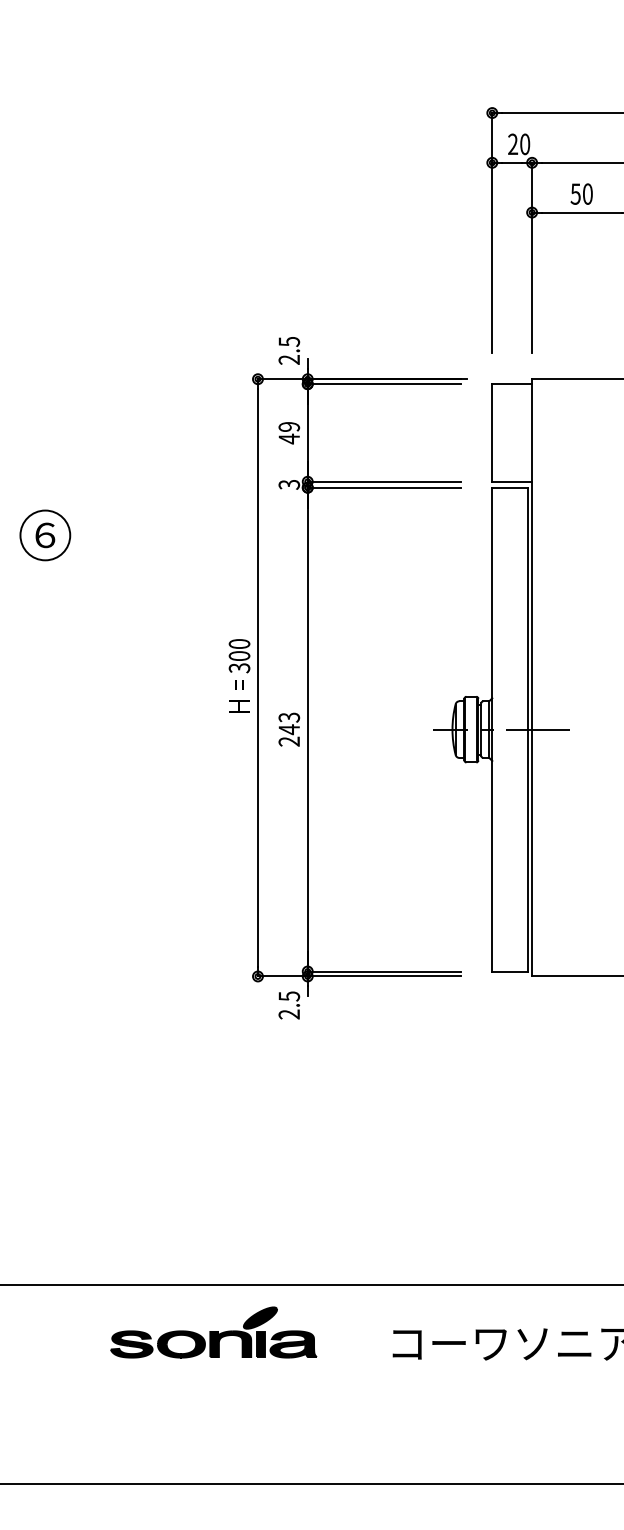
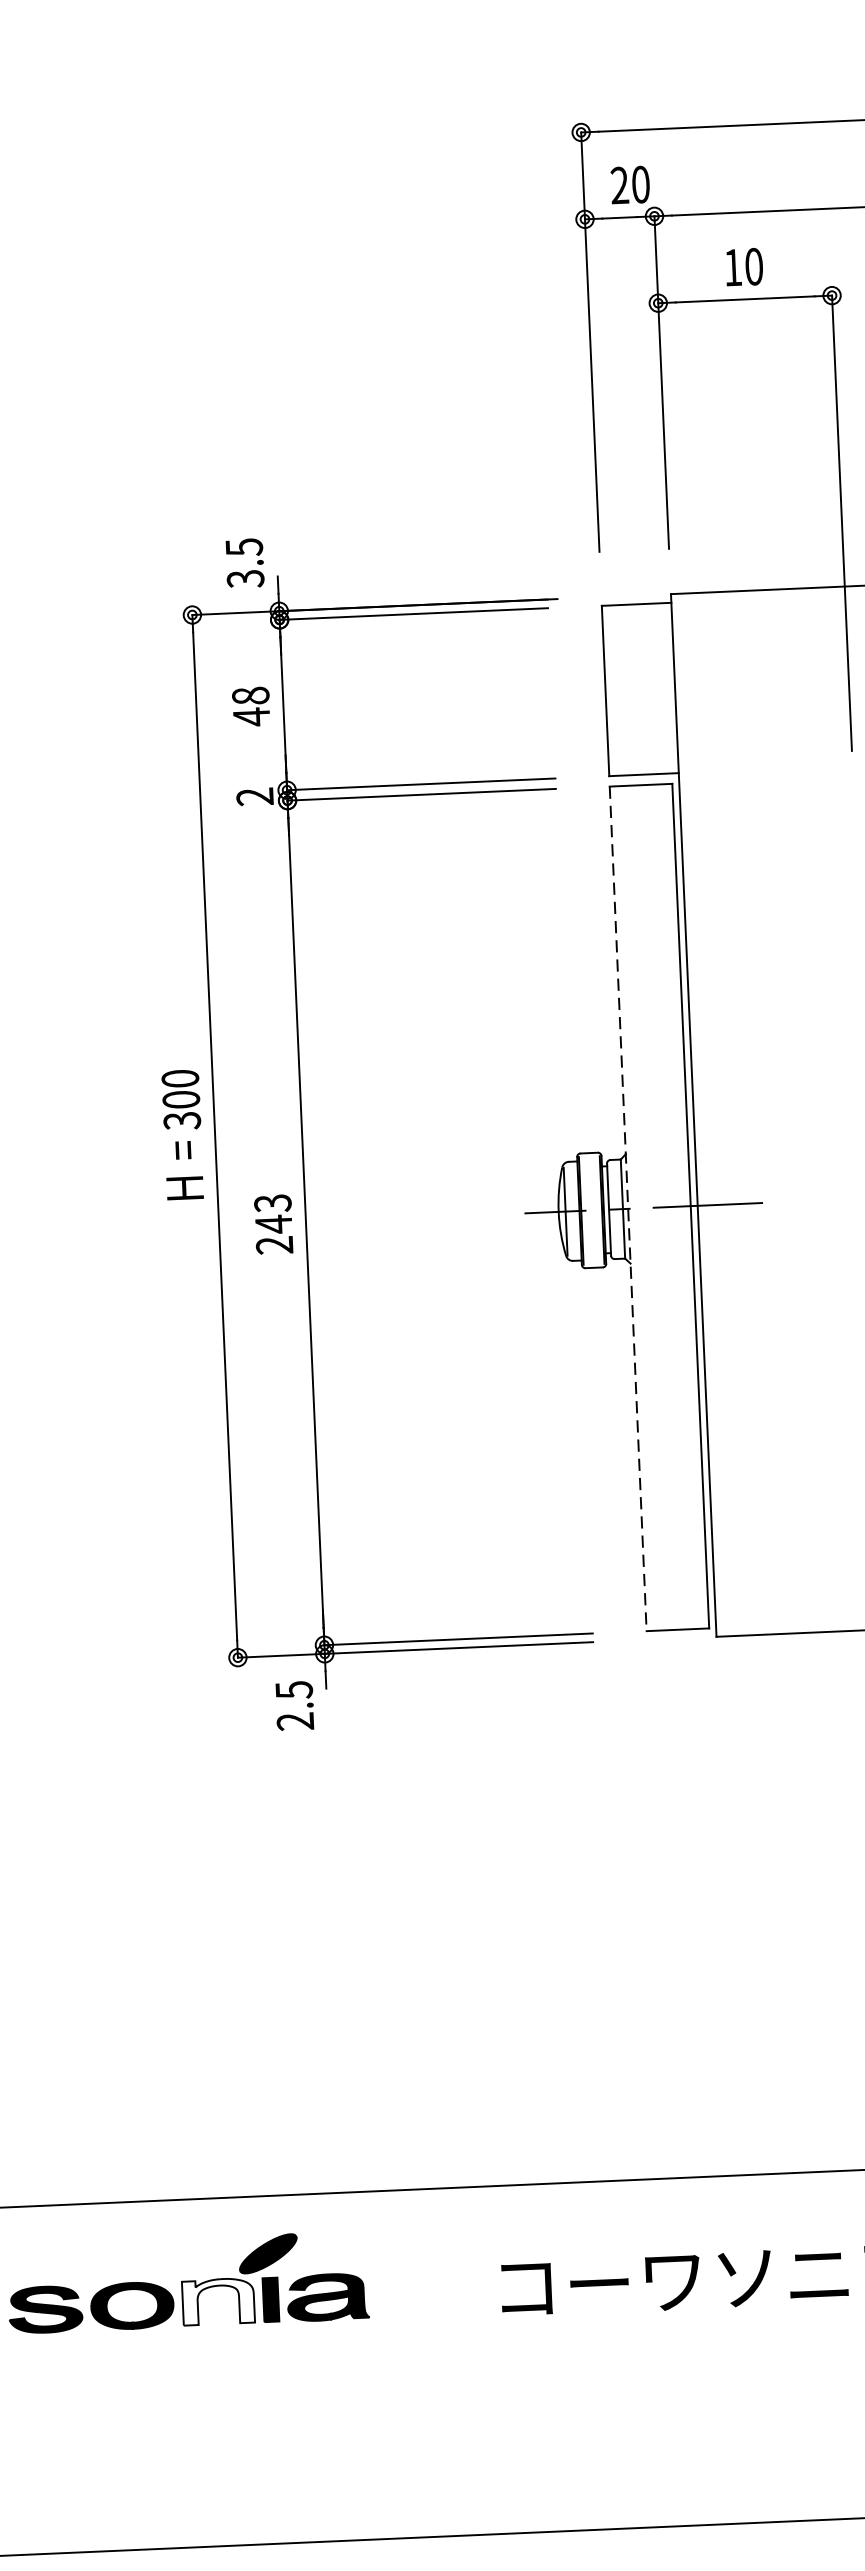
text: (575, 193) -> (732, 266), 50 -> 10
text: (289, 360) -> (246, 579), 2.5 -> 3.5
text: (289, 426) -> (251, 695), 49 -> 48
text: (289, 484) -> (255, 796), 3 -> 2
line: (492, 729) -> (628, 1208), solid -> dashed
fill: (230, 1344) -> (218, 2302), removed

